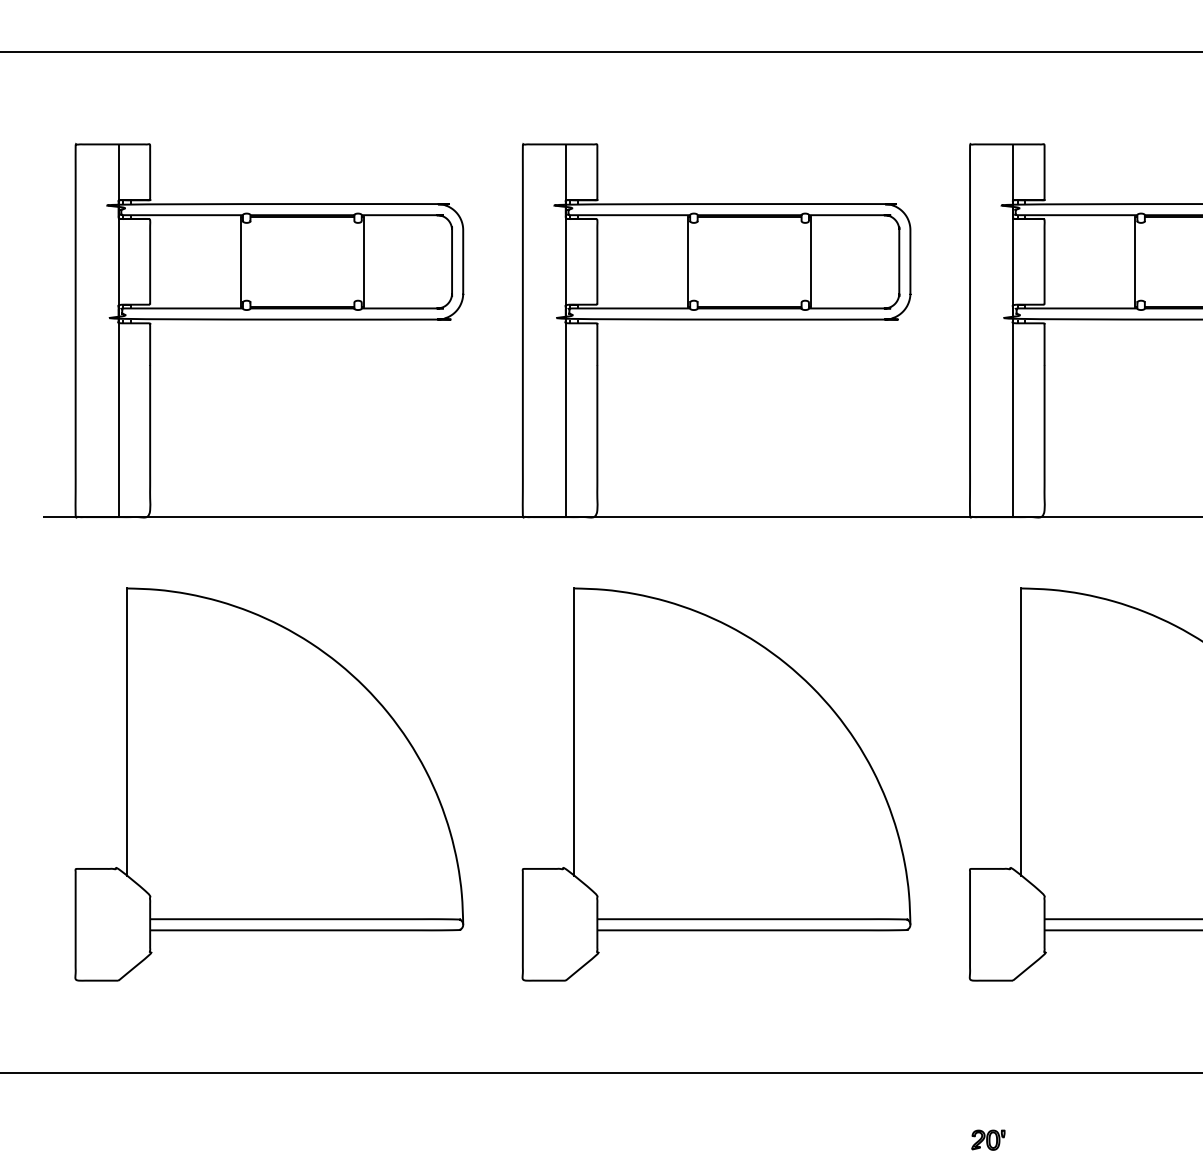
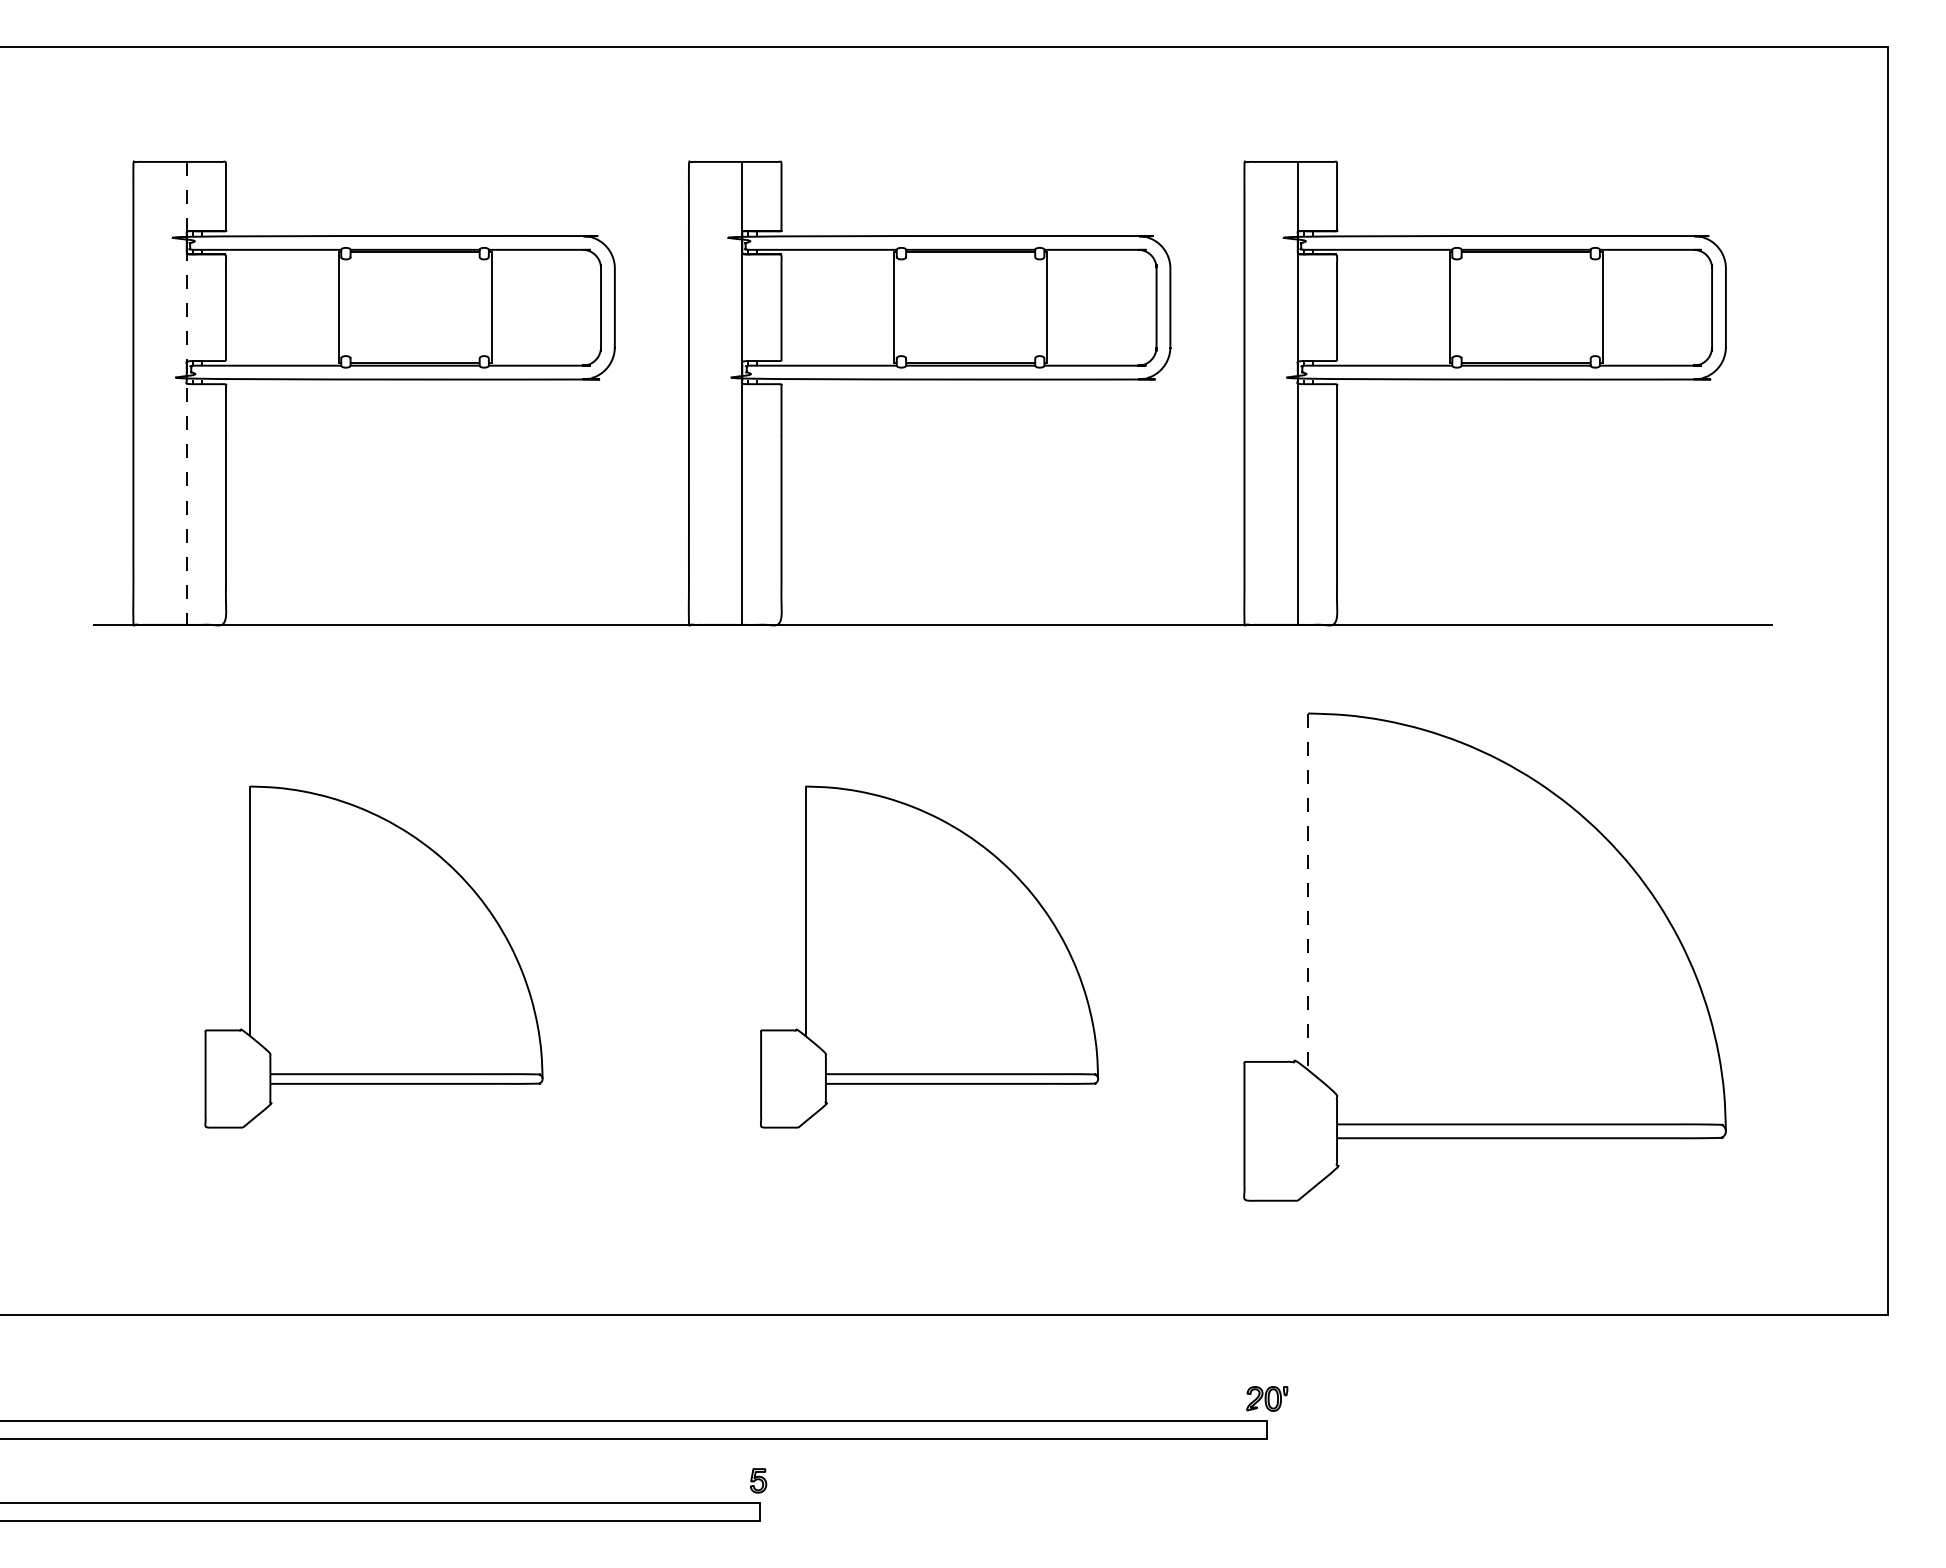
line: (118, 330) -> (186, 393), solid -> dashed
line: (1021, 732) -> (1308, 892), solid -> dashed
part: (268, 784) -> (373, 956), size x0.7
part: (716, 784) -> (929, 956), size x0.7

